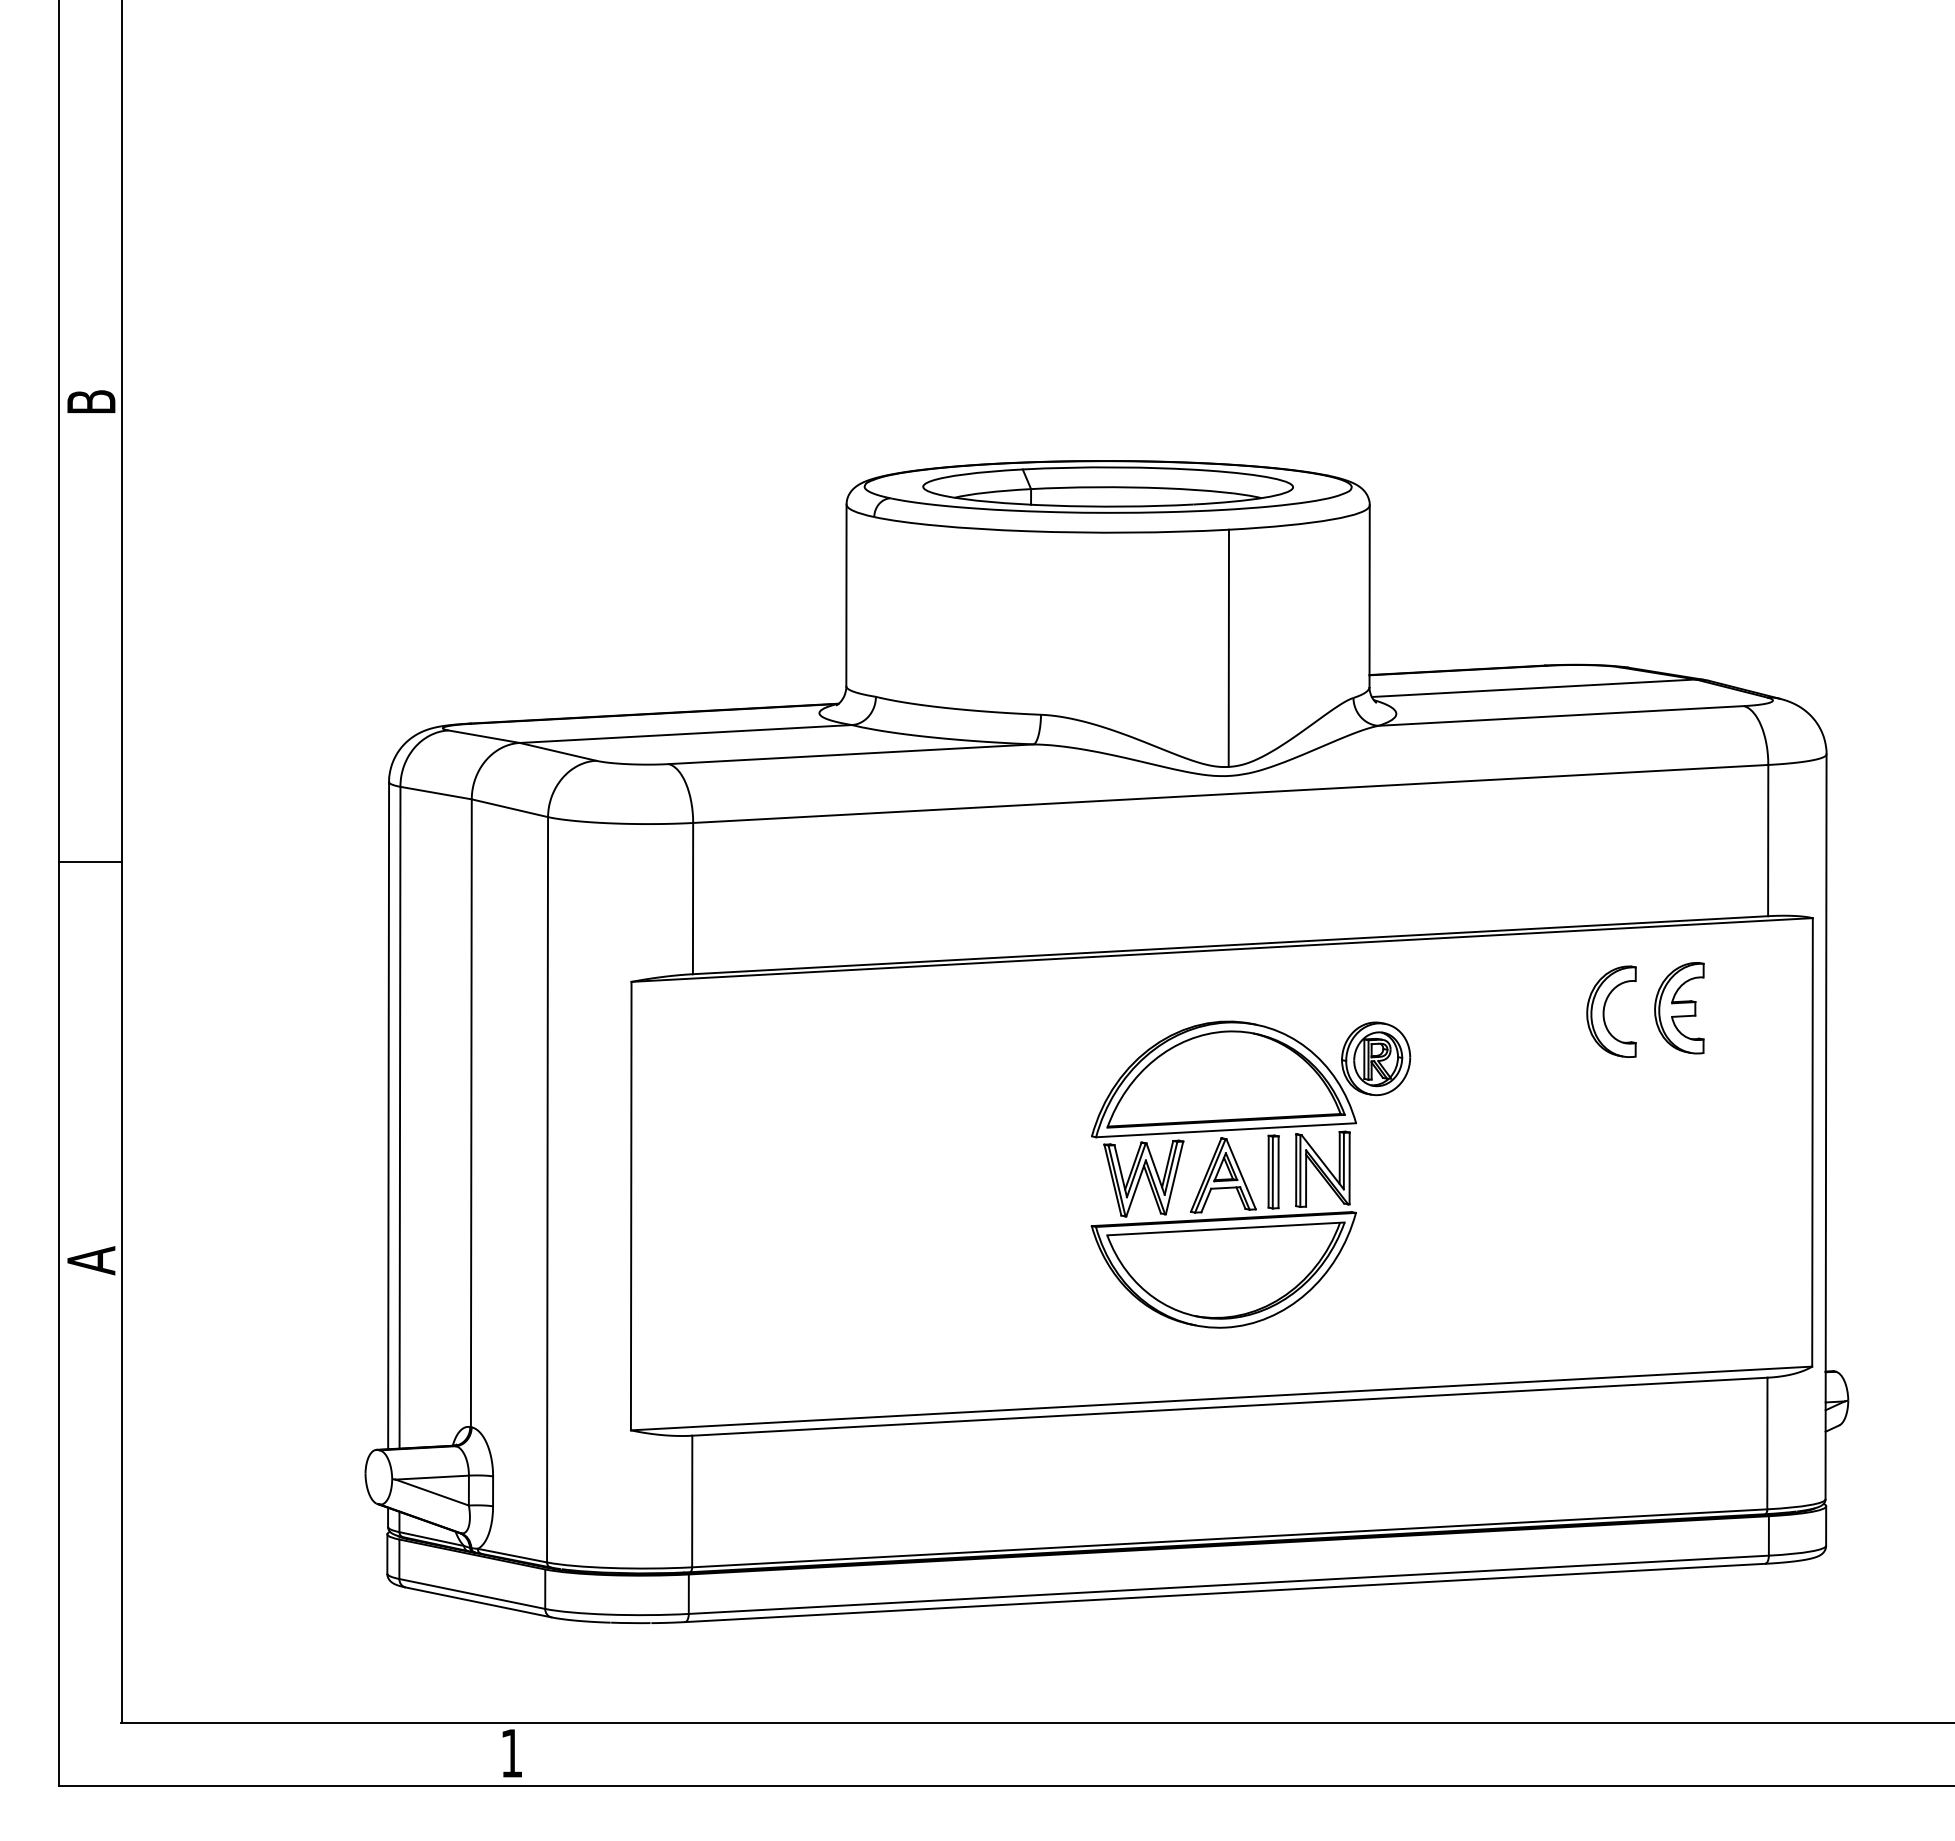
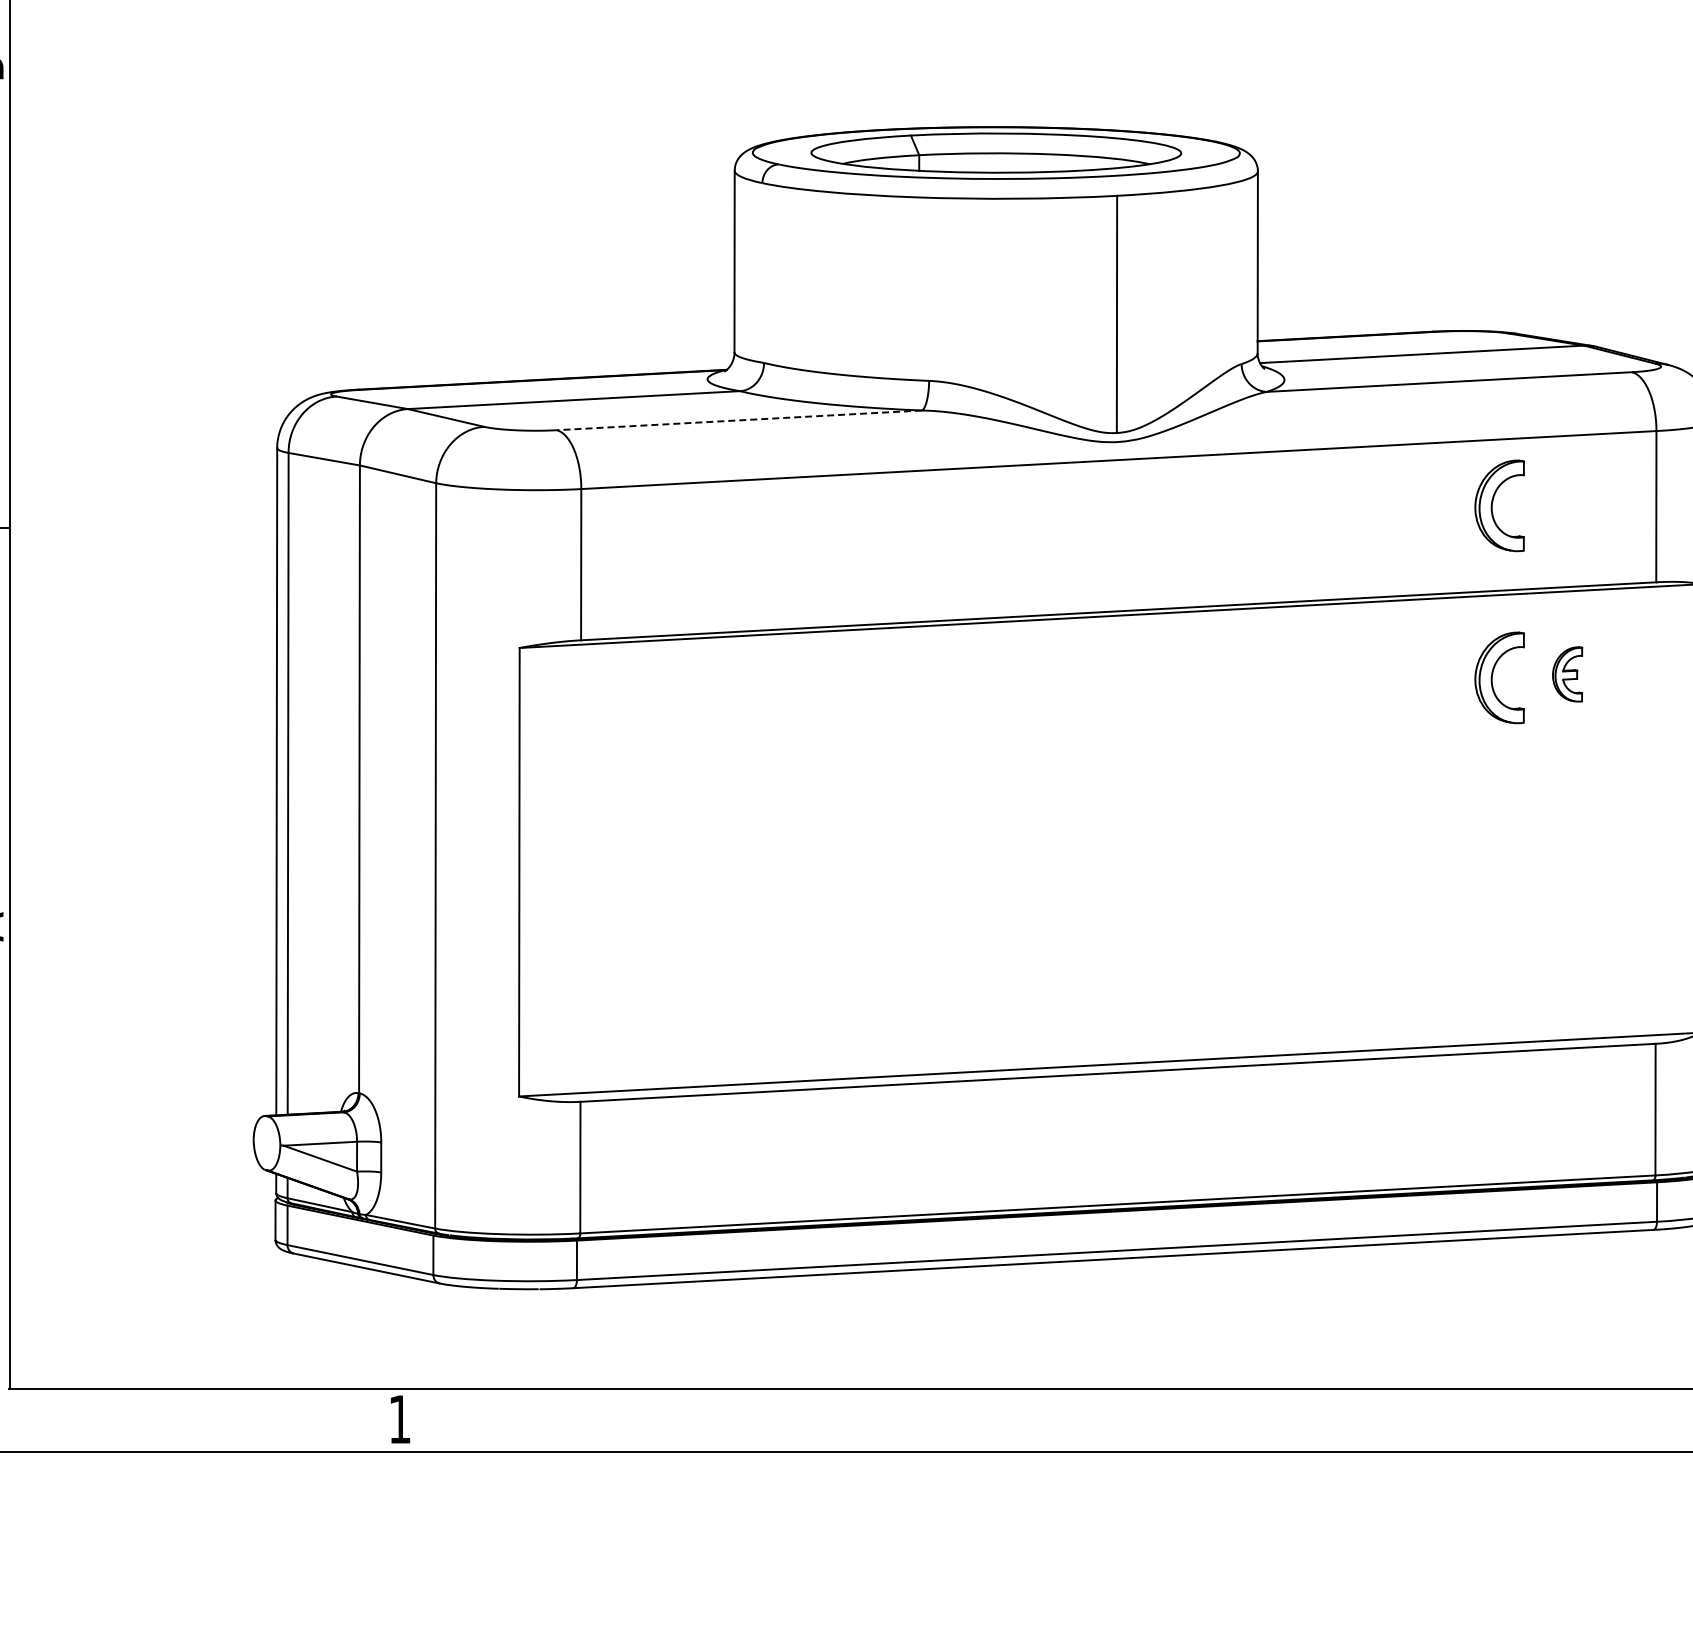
line: (851, 754) -> (739, 420), solid -> dashed
part: (1604, 839) -> (1492, 505), added
part: (1679, 1008) -> (1567, 674), size x0.6
part: (1243, 1176) -> (1131, 842), removed

